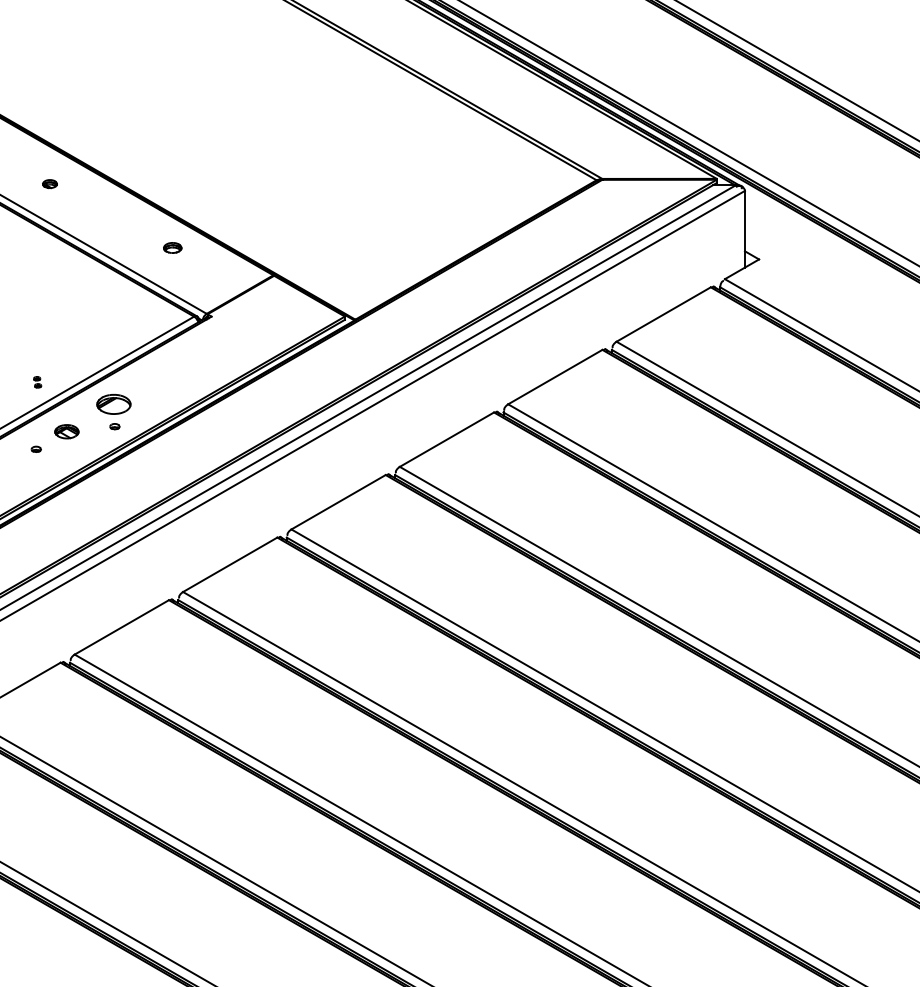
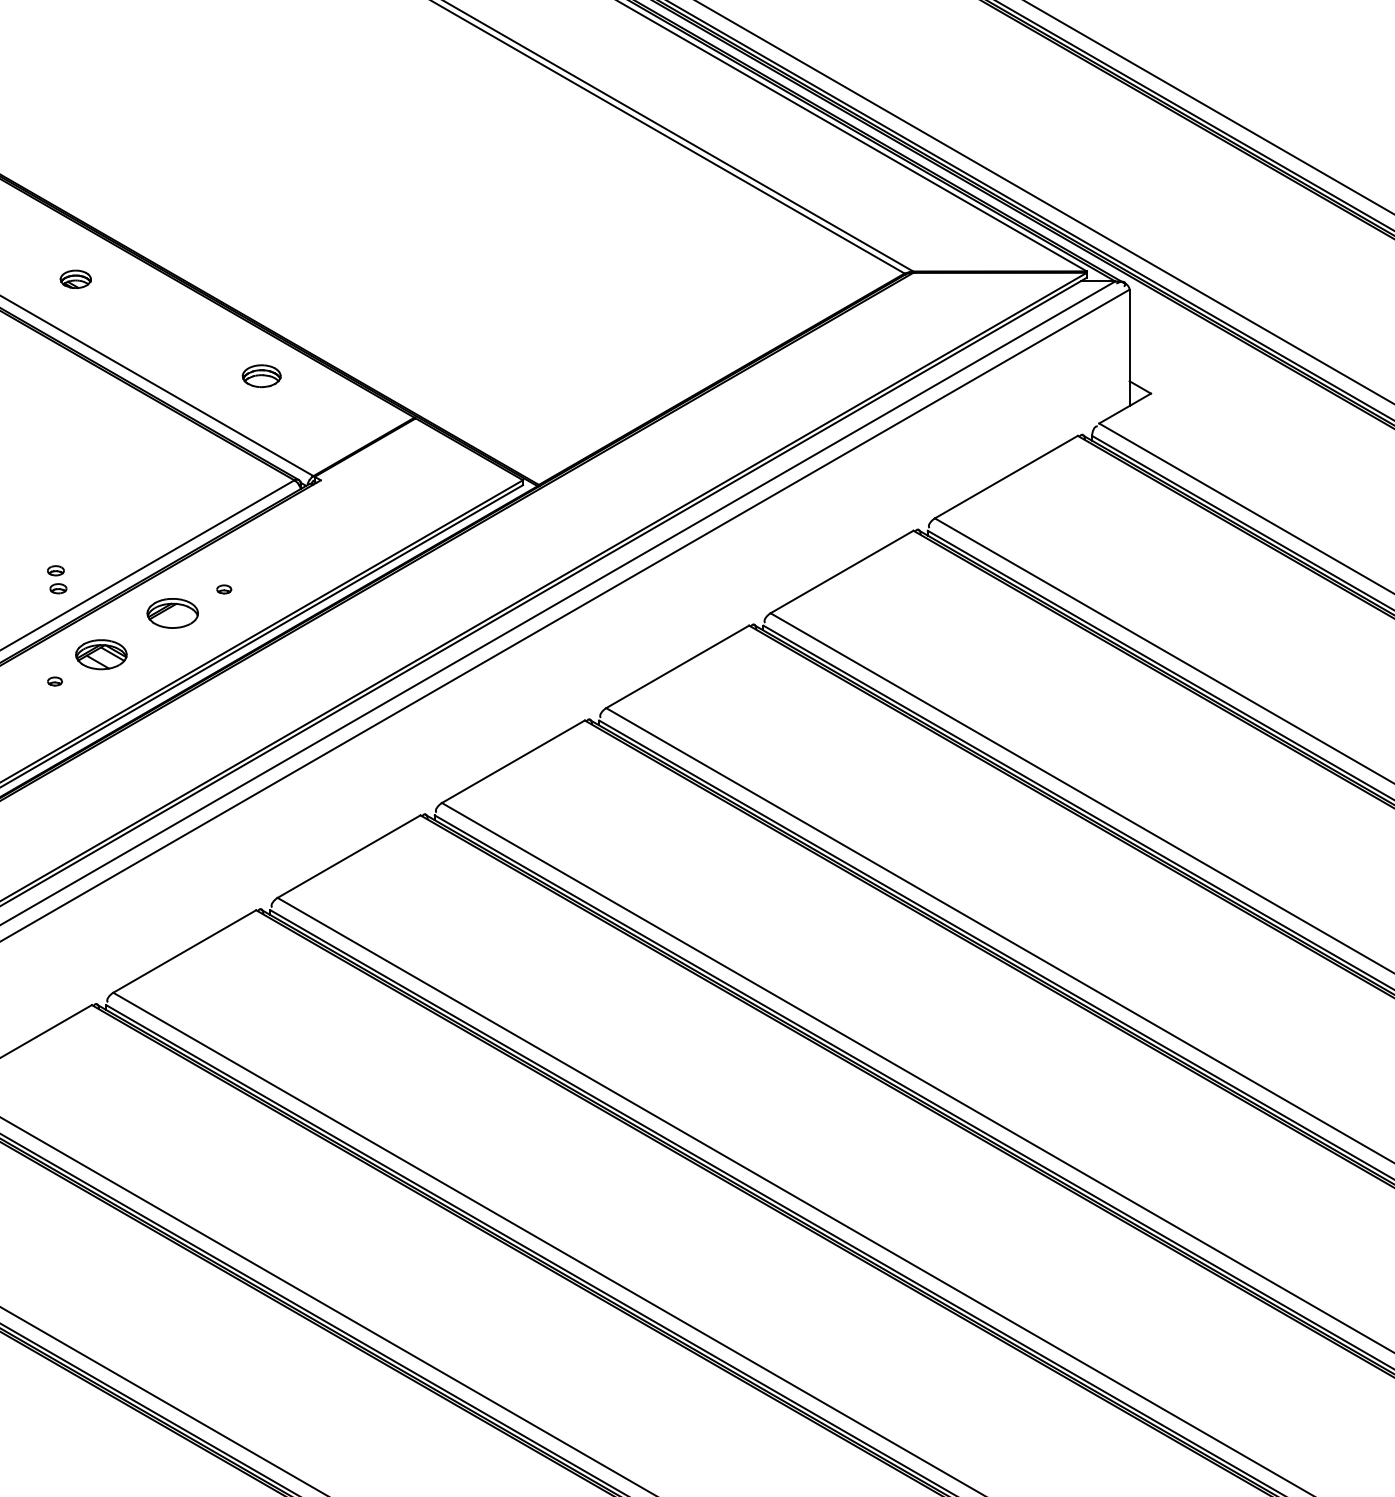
part: (49, 183) -> (75, 278), size x1.43
part: (172, 247) -> (261, 375), size x1.43
part: (37, 382) -> (56, 580), size x1.67
part: (114, 426) -> (223, 589), moved
part: (66, 431) -> (100, 654), size x1.43

